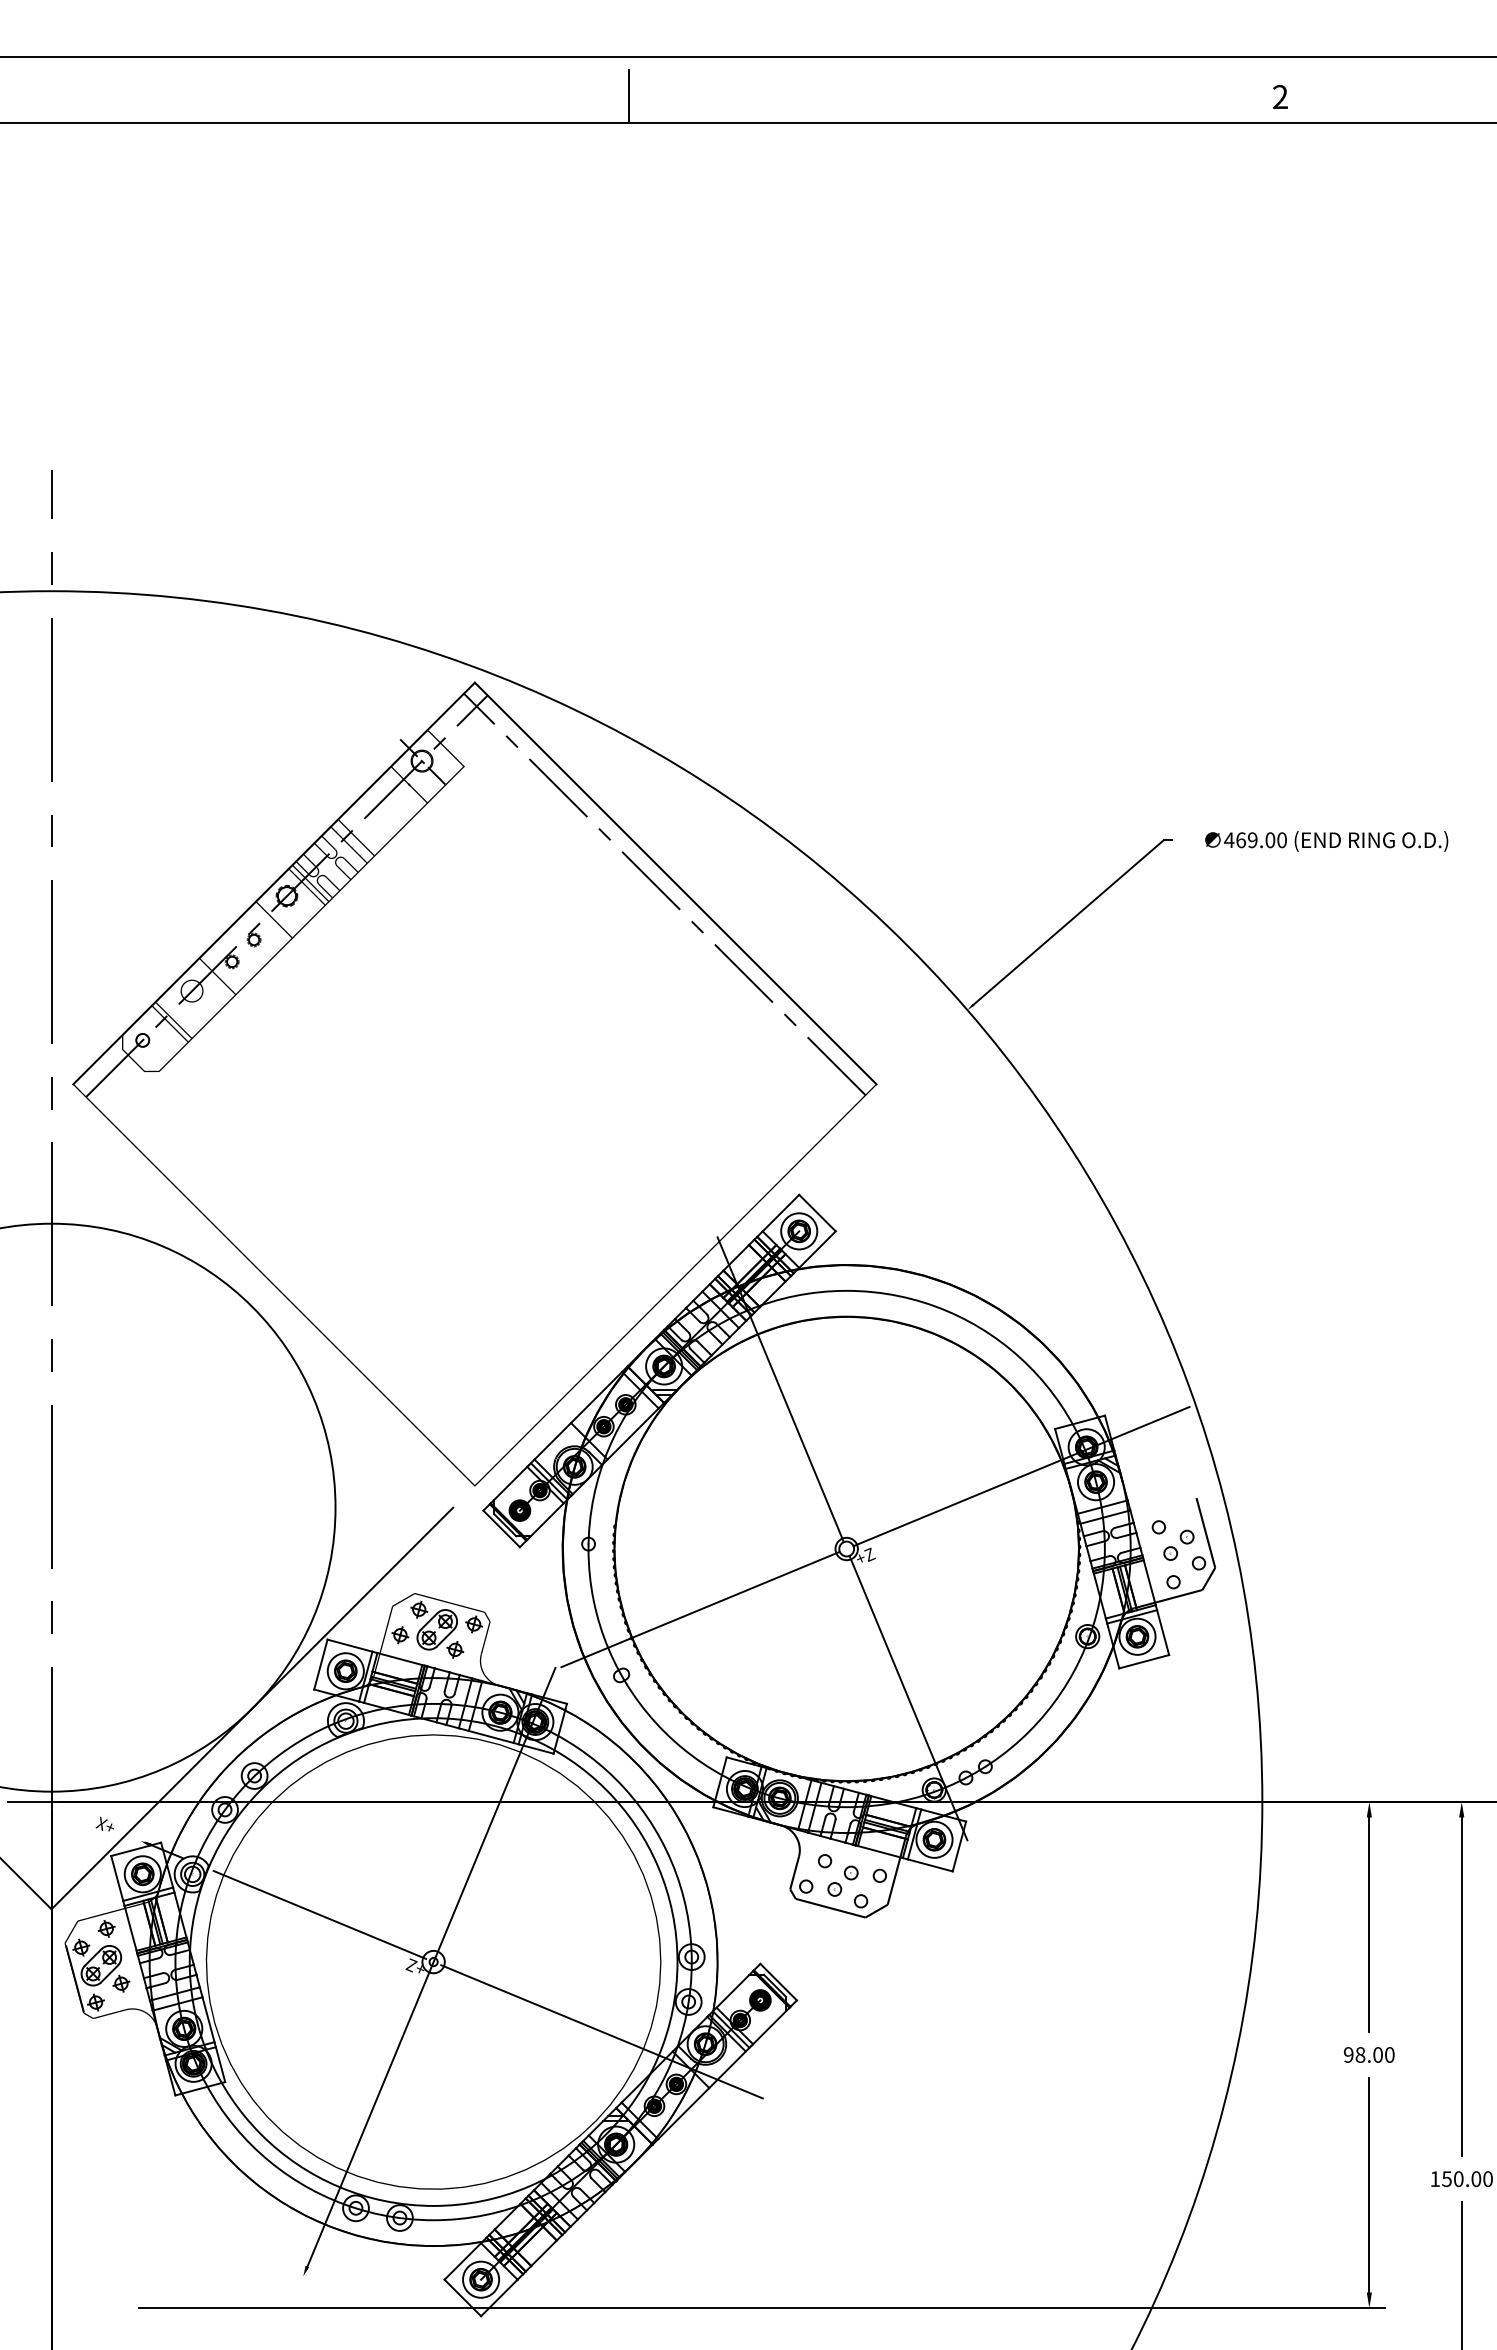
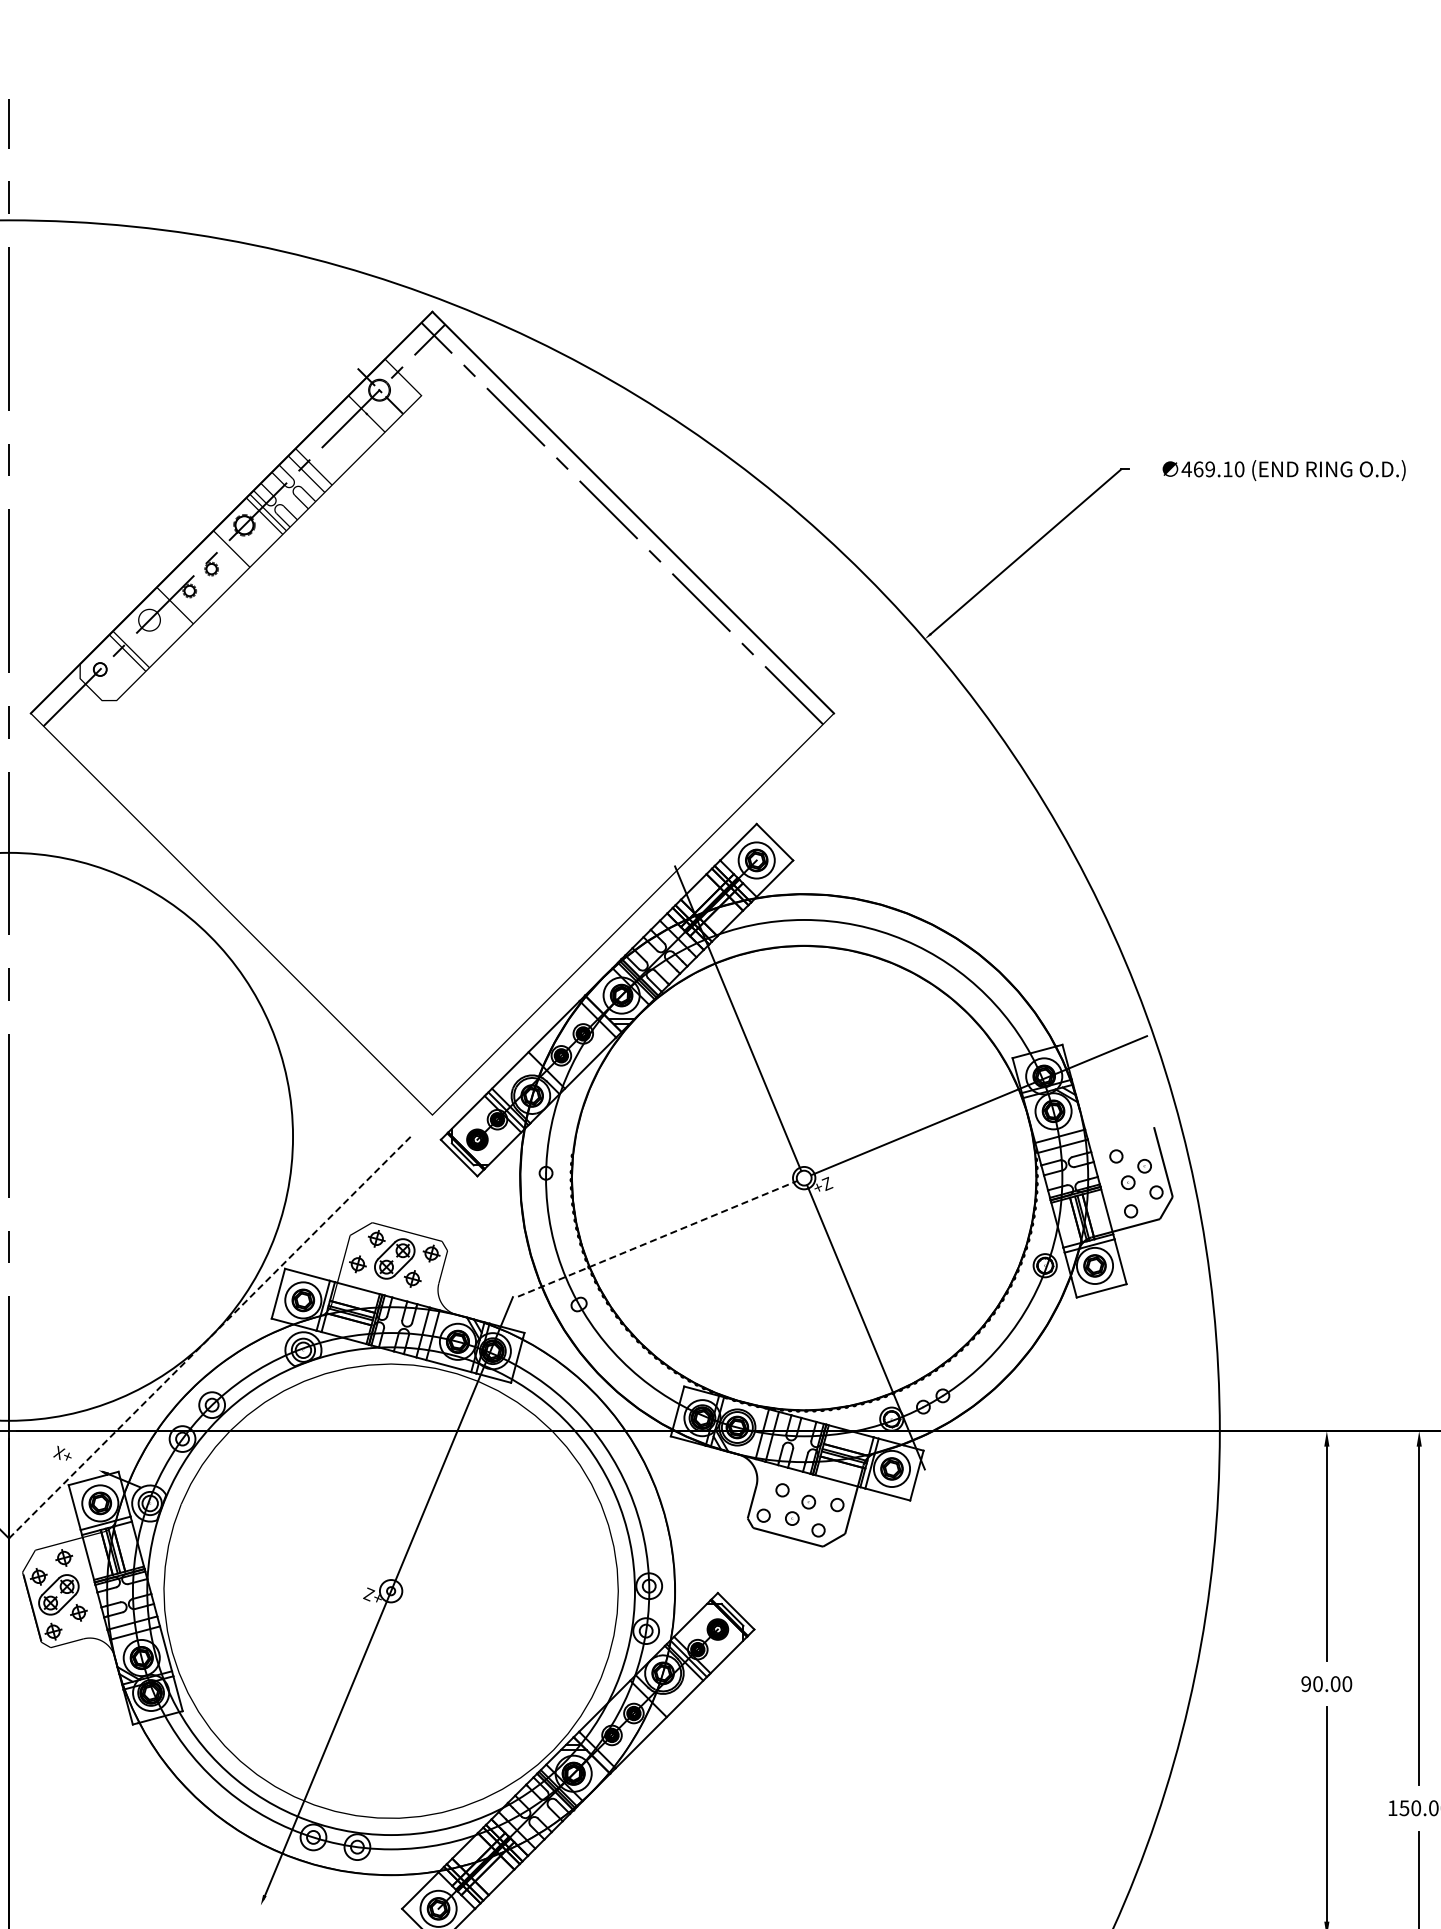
text: (1270, 840) -> (1228, 469), 469.00 -> 469.10
line: (700, 1609) -> (658, 1238), solid -> dashed
line: (252, 1708) -> (210, 1337), solid -> dashed
line: (319, 1914) -> (277, 1543), removed
line: (601, 2031) -> (559, 1660), removed
text: (1360, 2054) -> (1318, 1683), 98.00 -> 90.00

